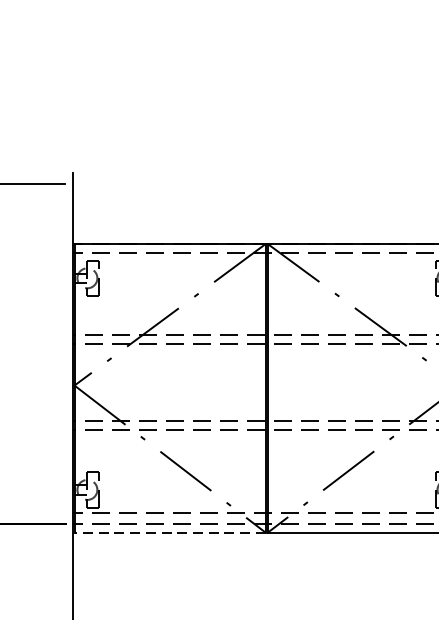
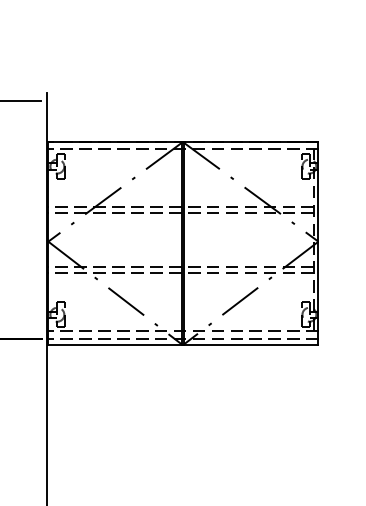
line: (170, 532) -> (115, 344), dashed -> solid

